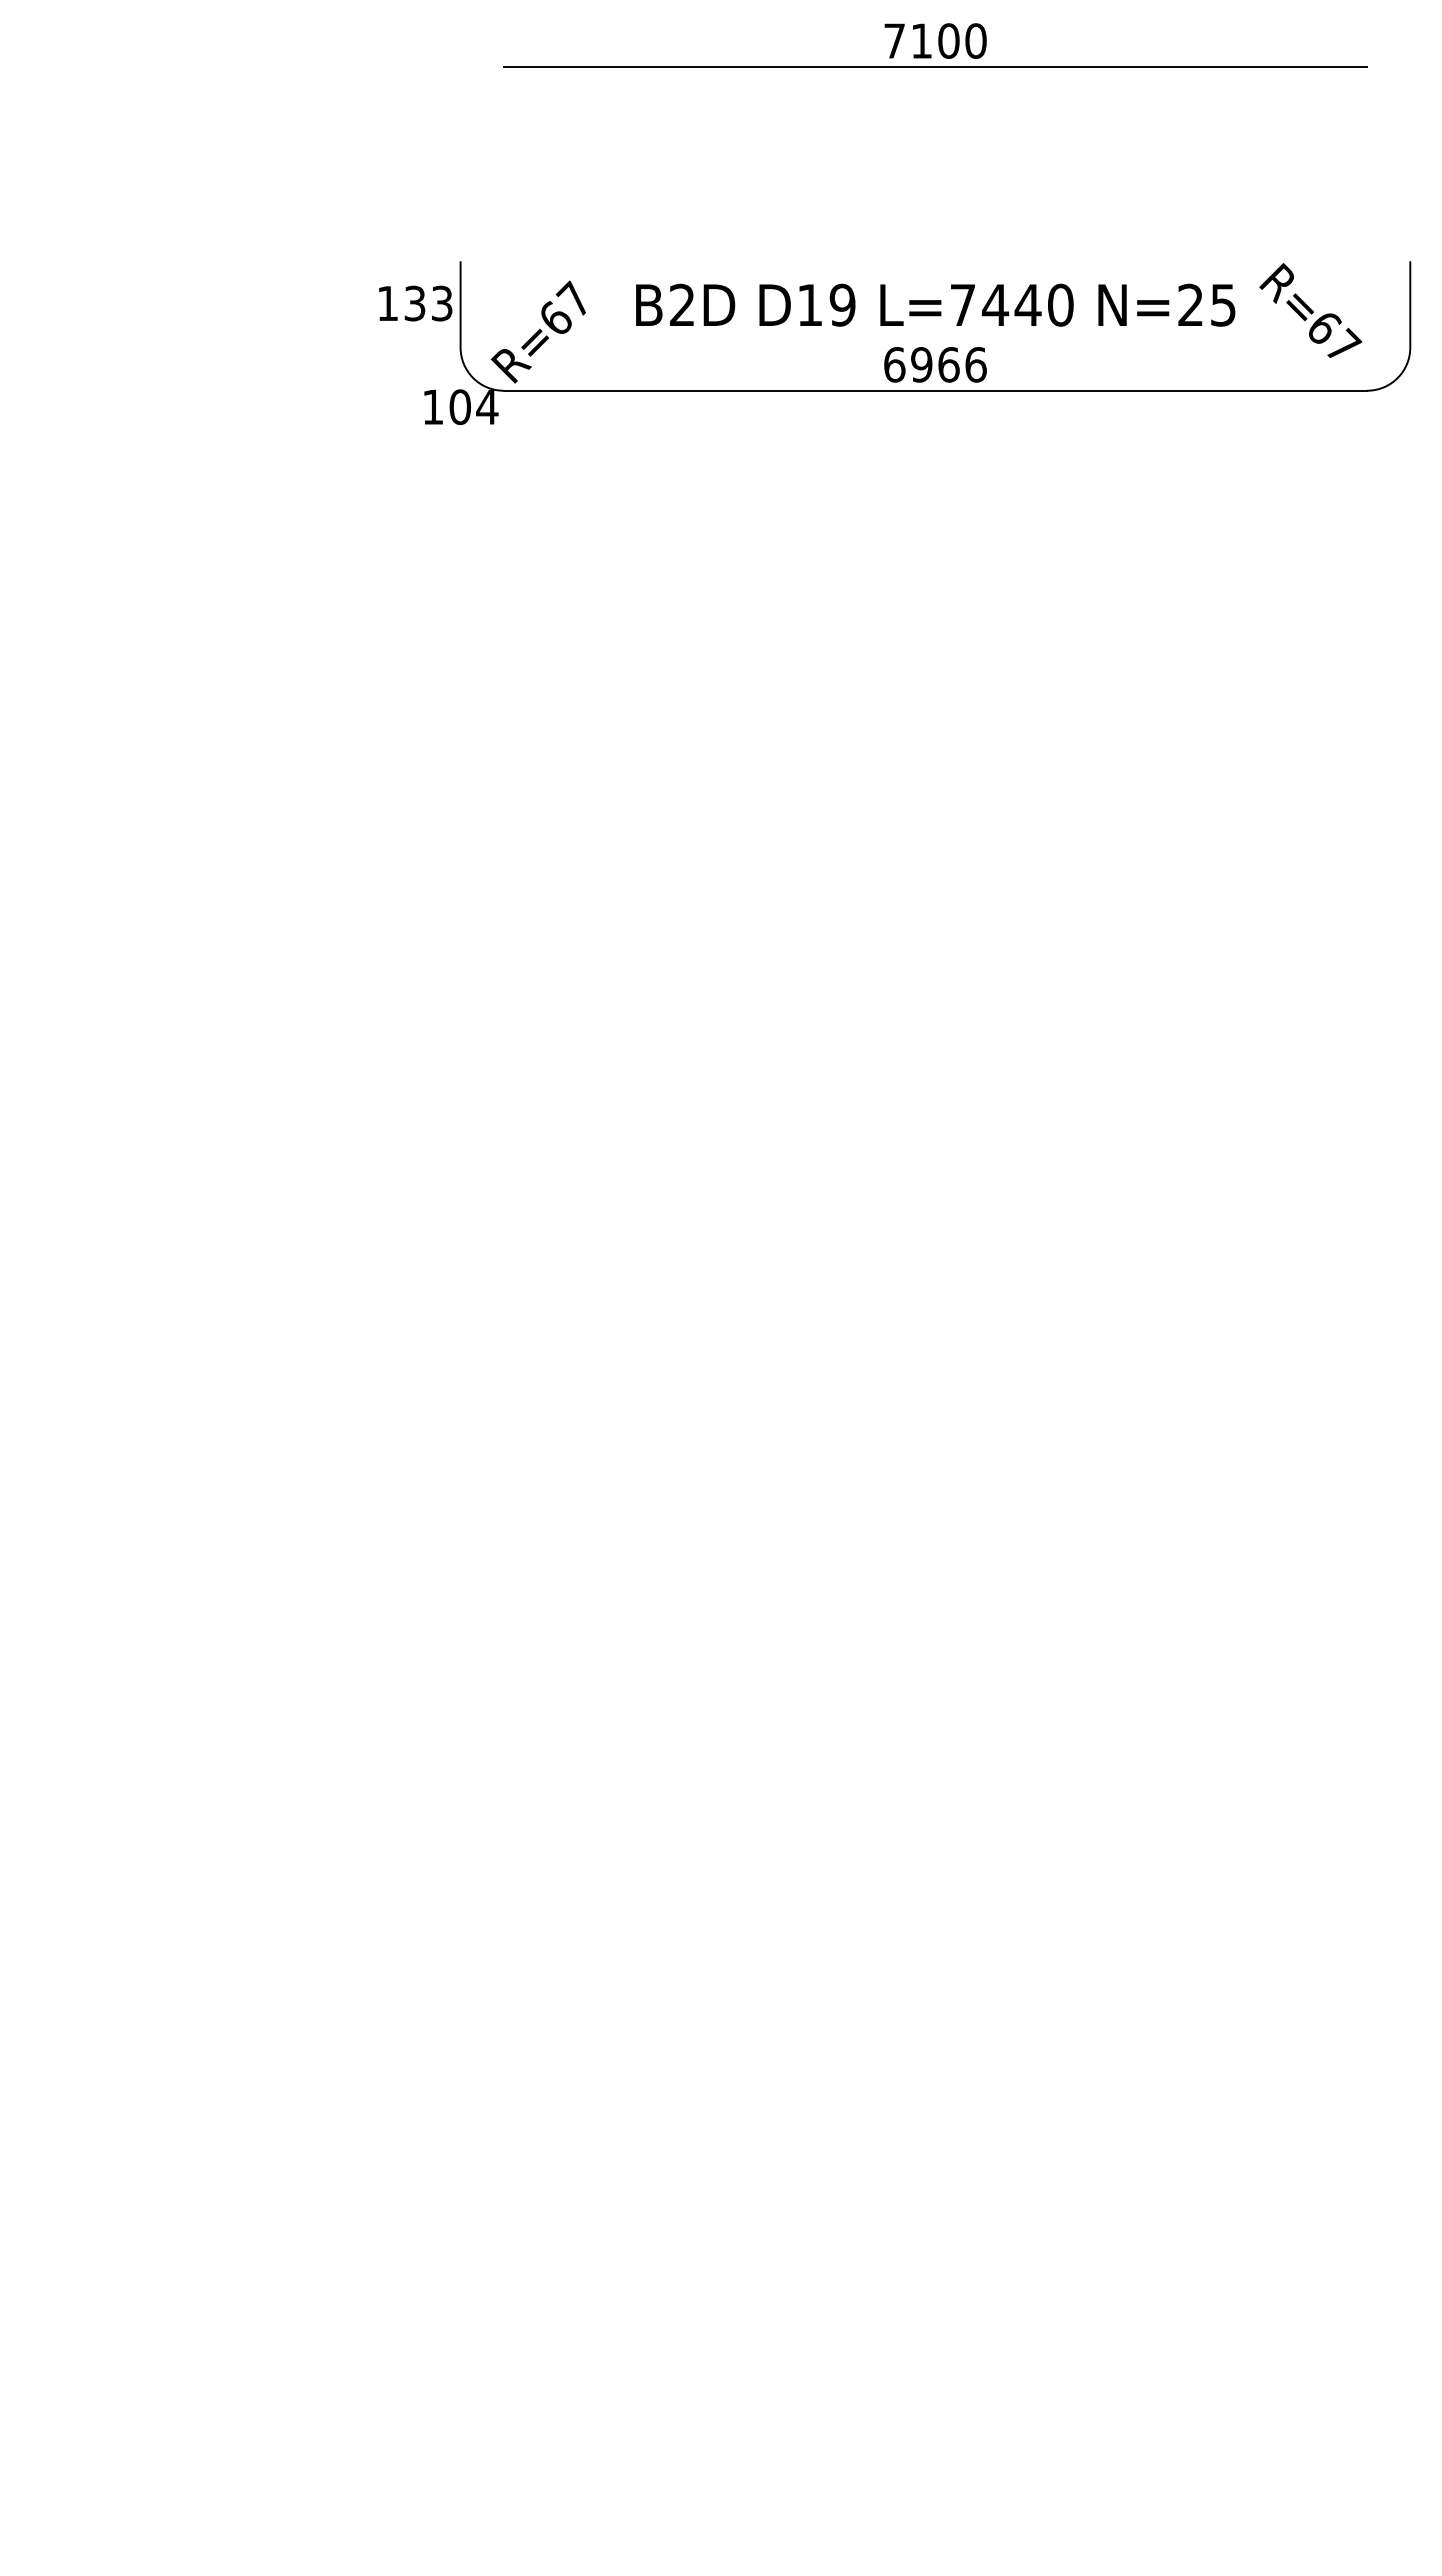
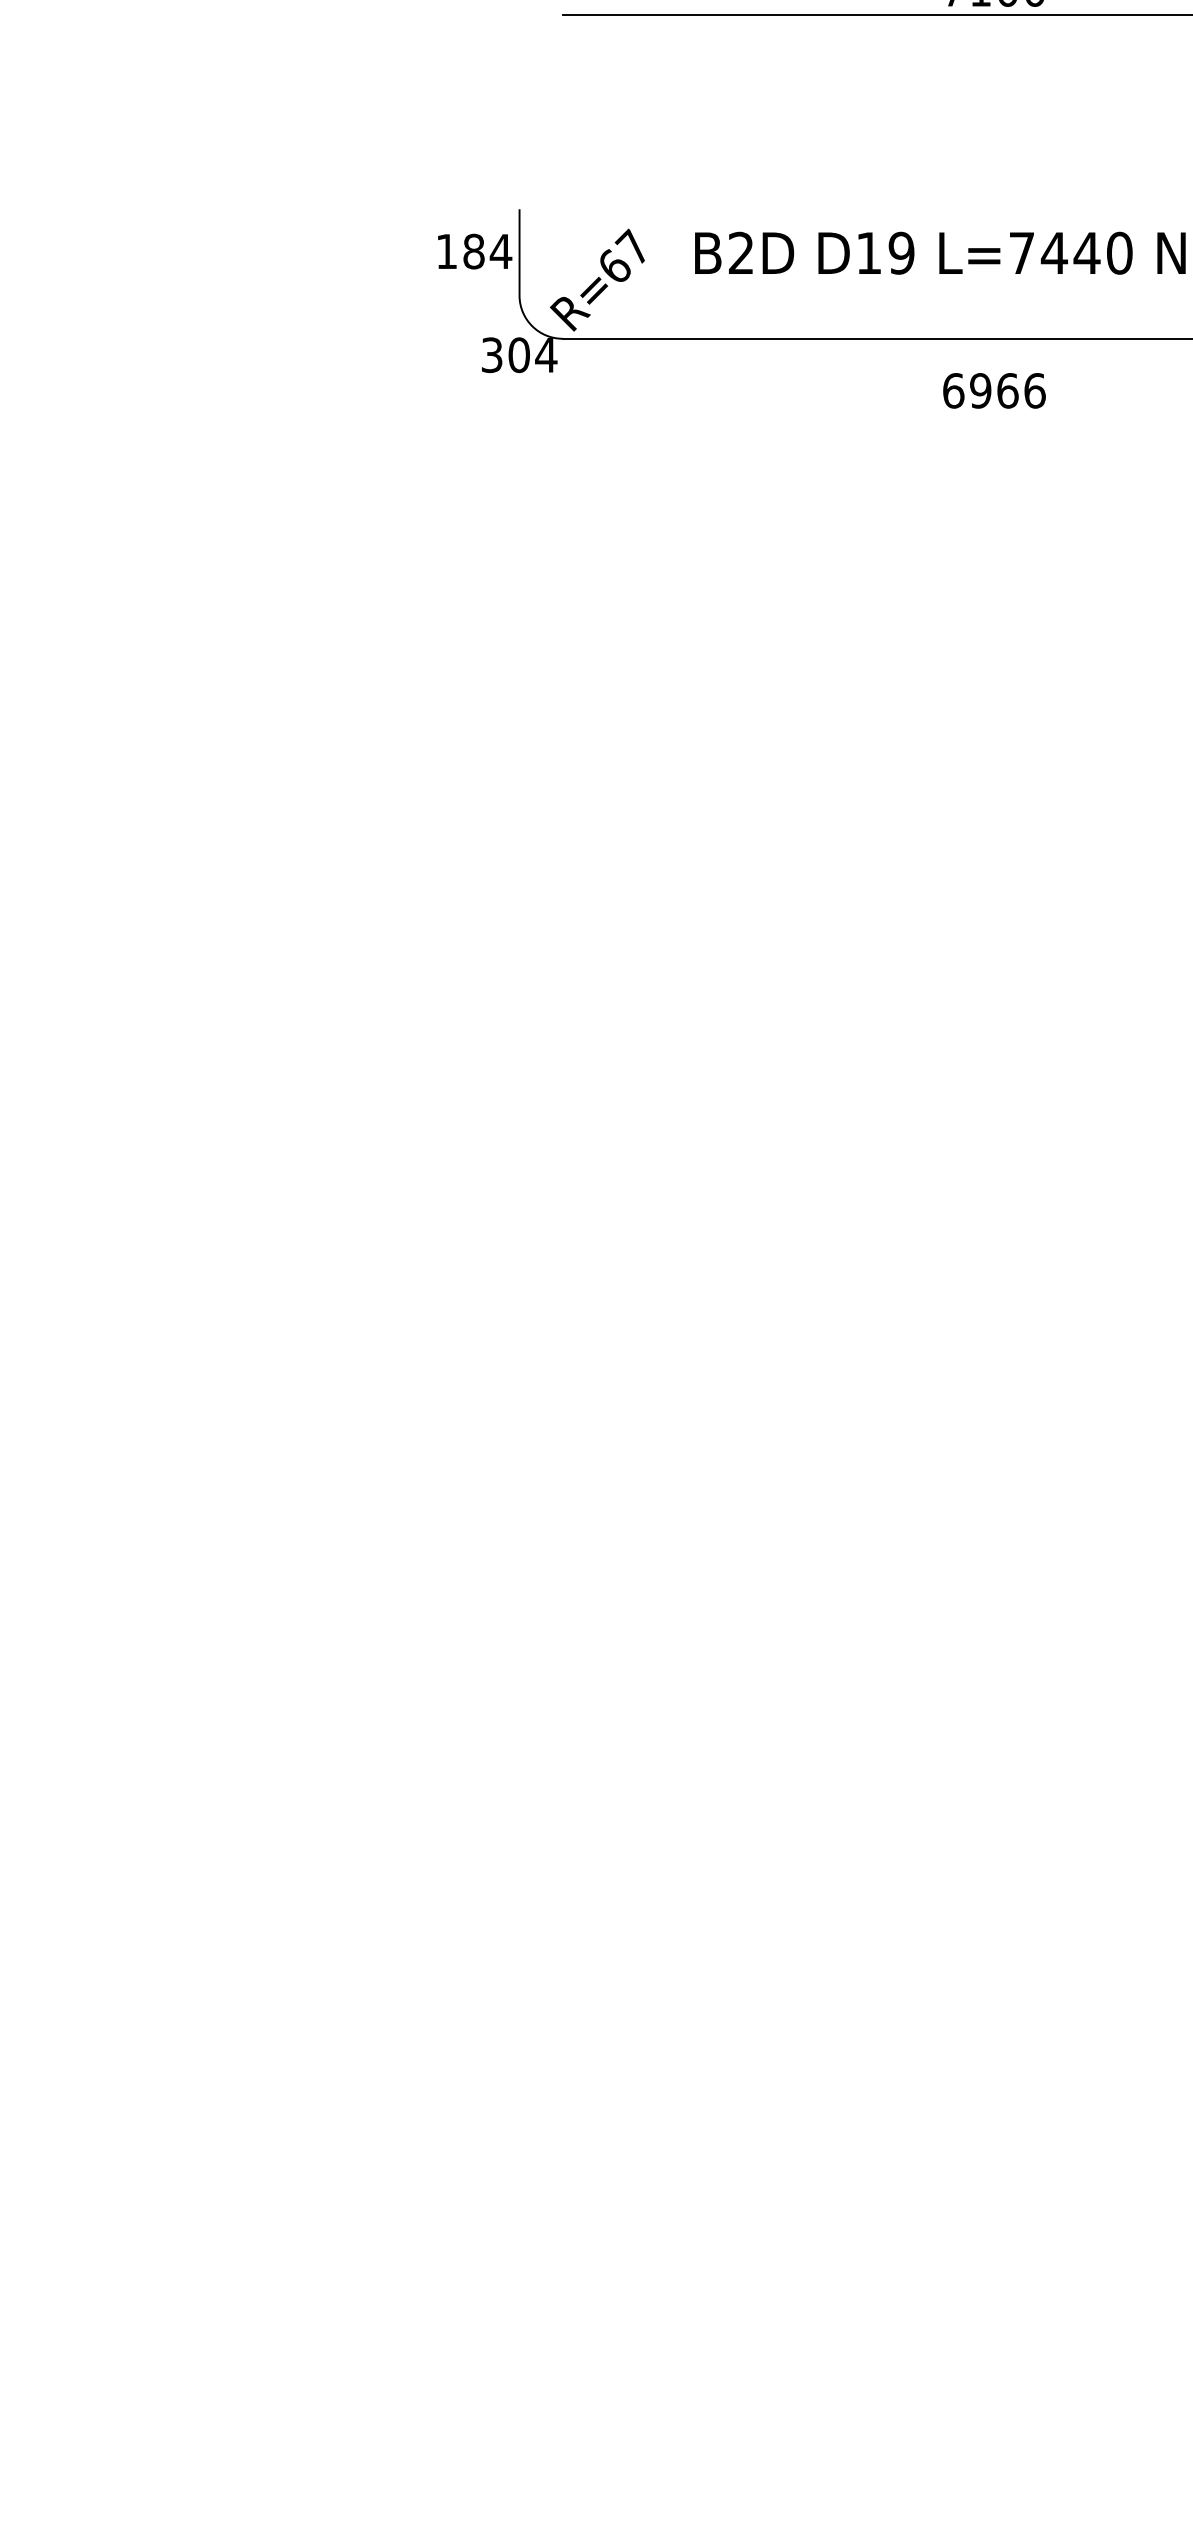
text: (428, 303) -> (487, 251), 133 -> 184
text: (935, 364) -> (994, 390), moved
text: (433, 407) -> (492, 355), 104 -> 304

